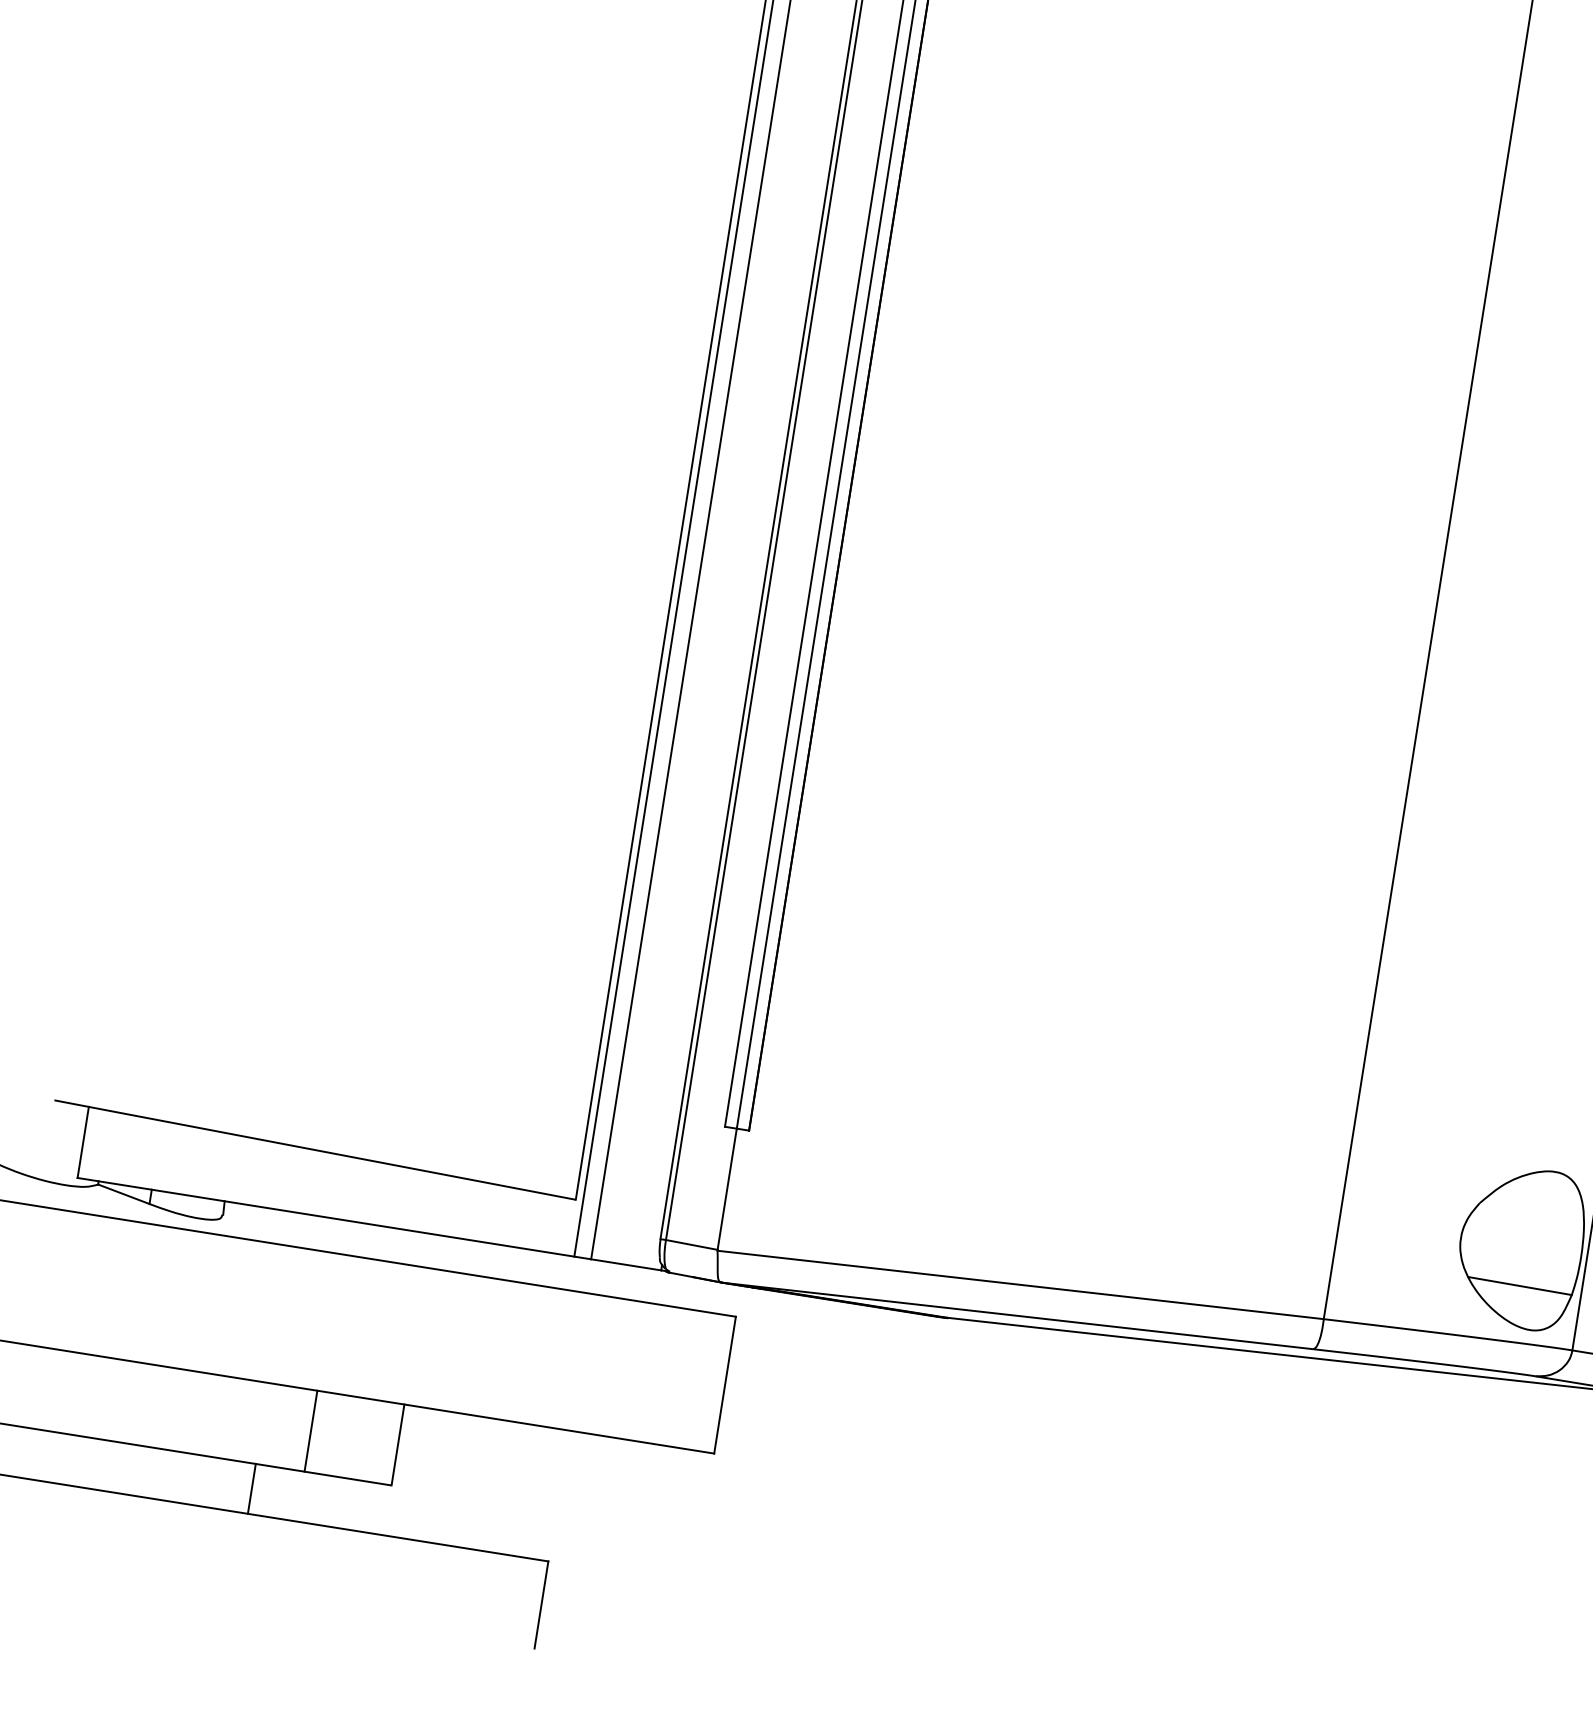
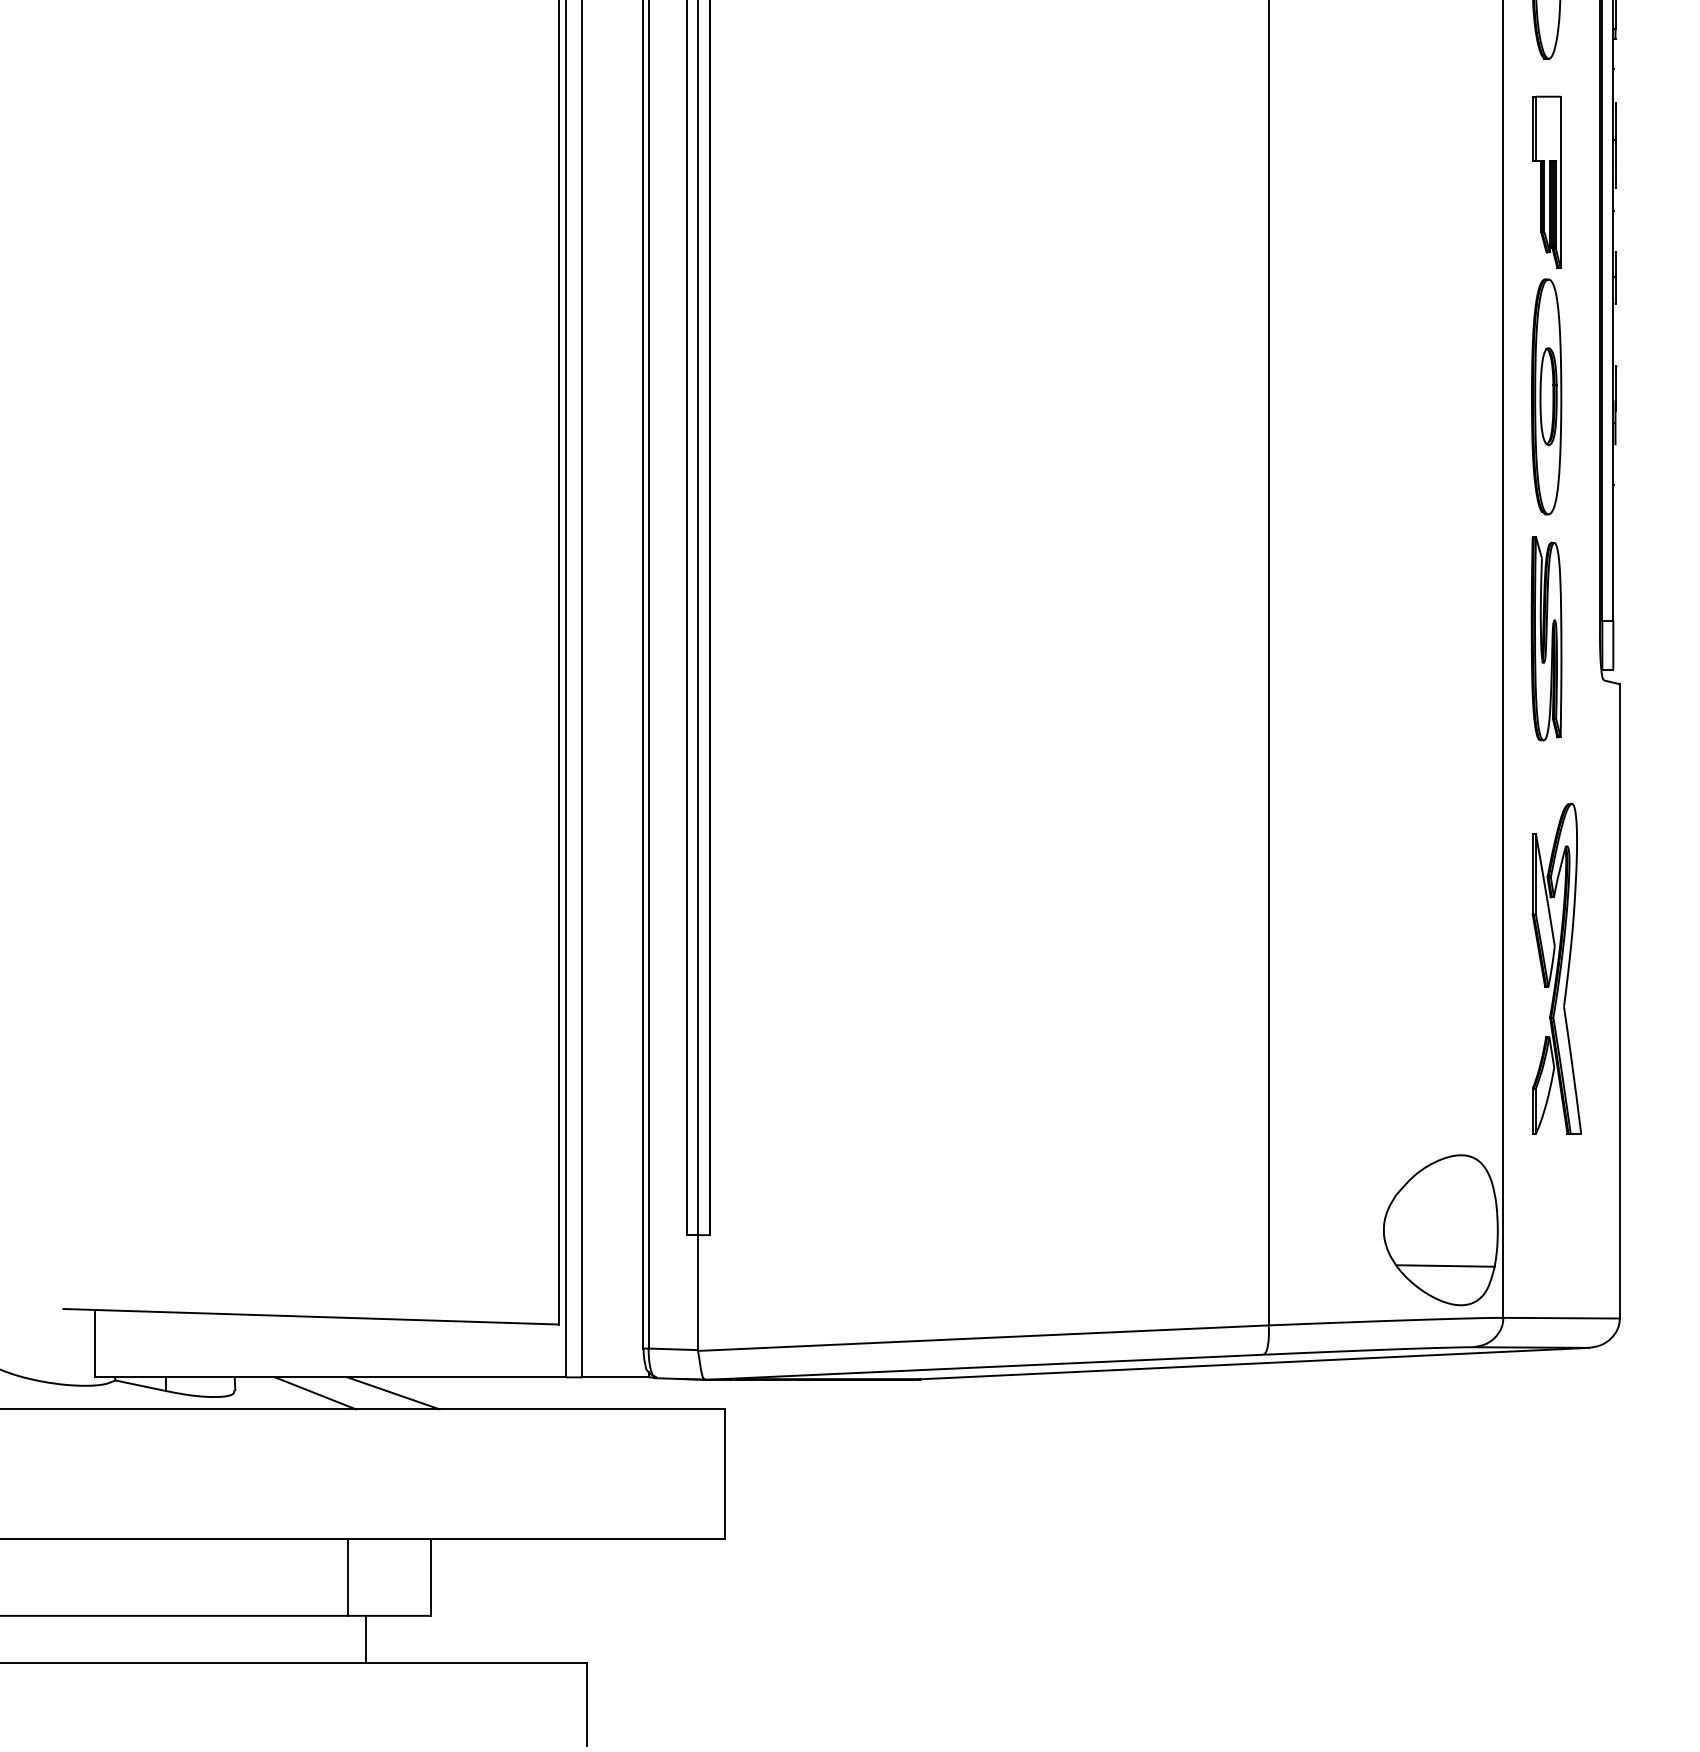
line: (307, 1231) -> (315, 1393), added
line: (389, 1244) -> (393, 1393), added
line: (252, 1488) -> (366, 1639), moved

